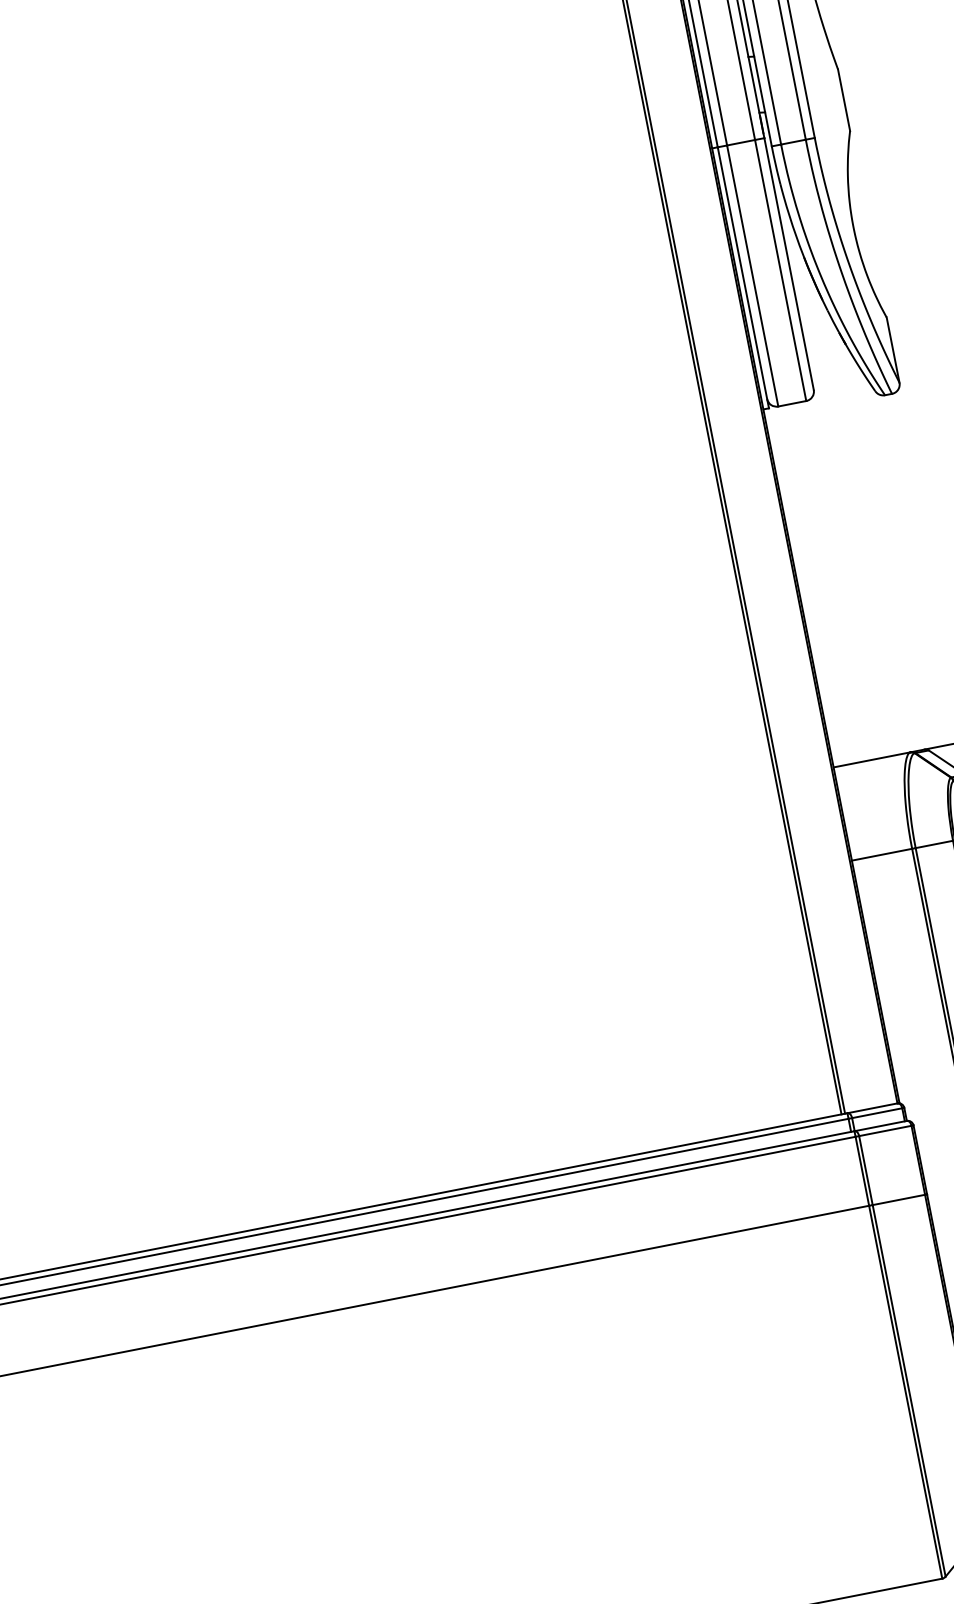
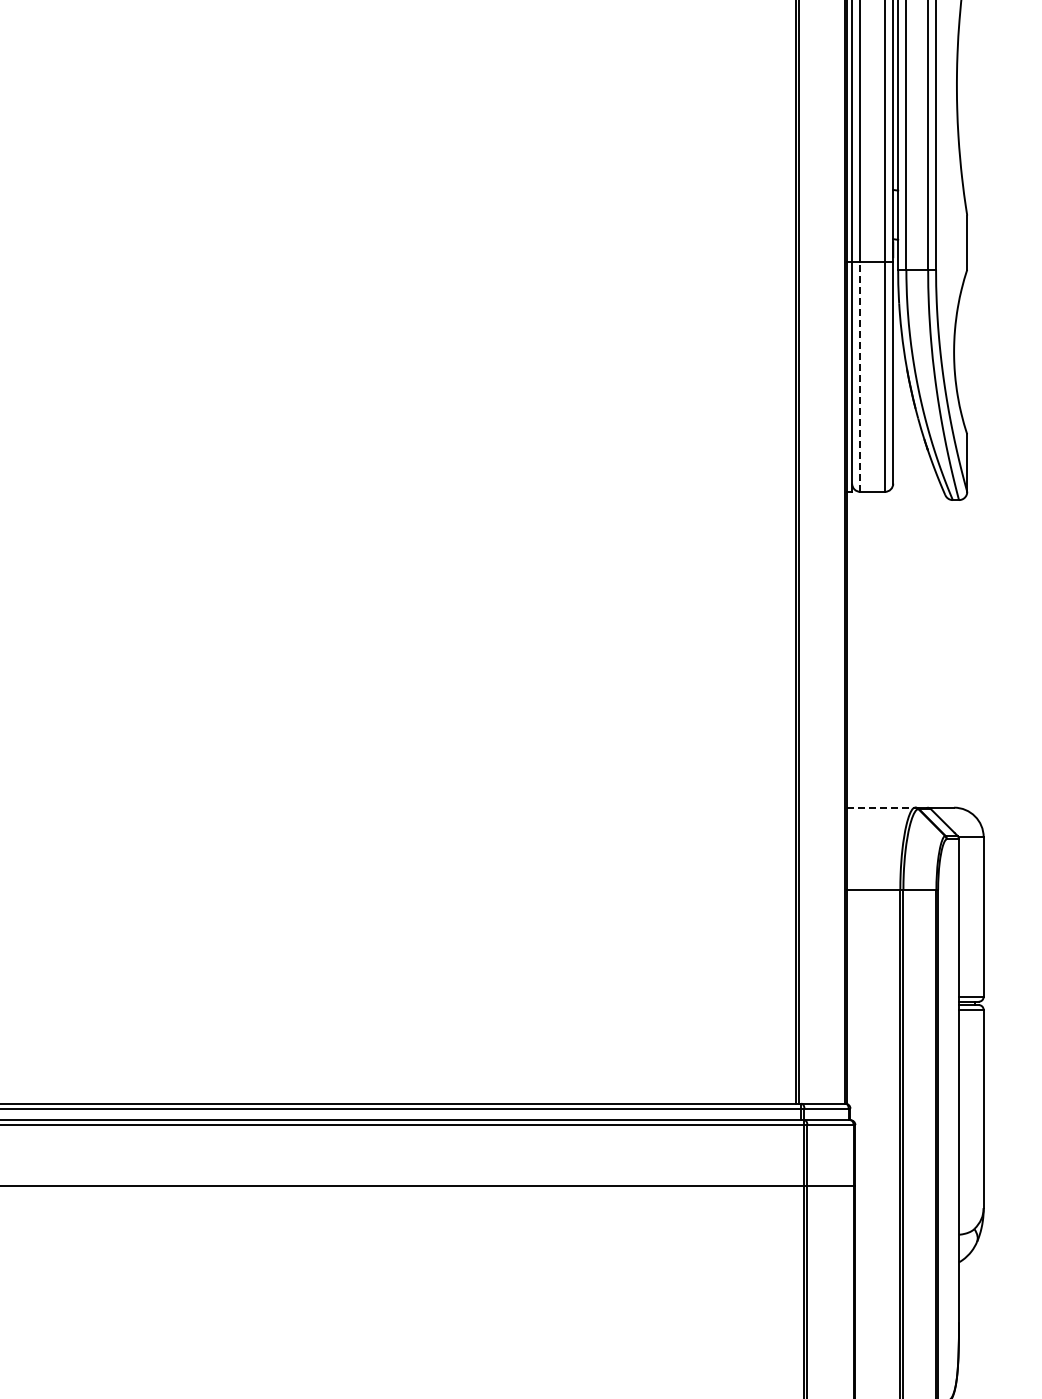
line: (752, 275) -> (860, 376), solid -> dashed
line: (872, 759) -> (881, 807), solid -> dashed

